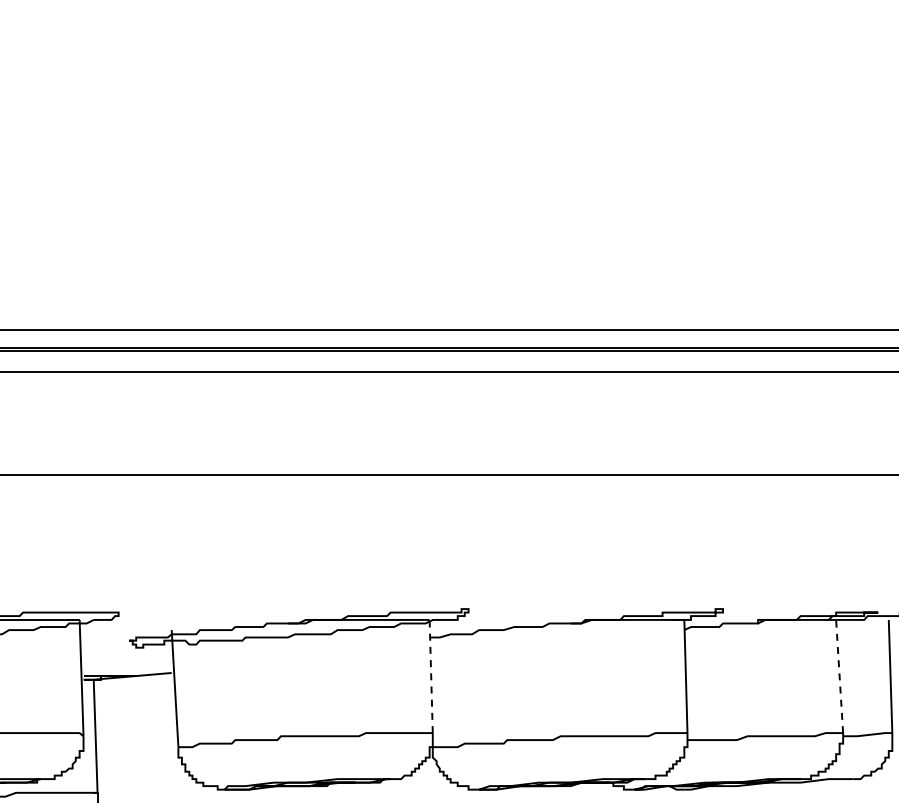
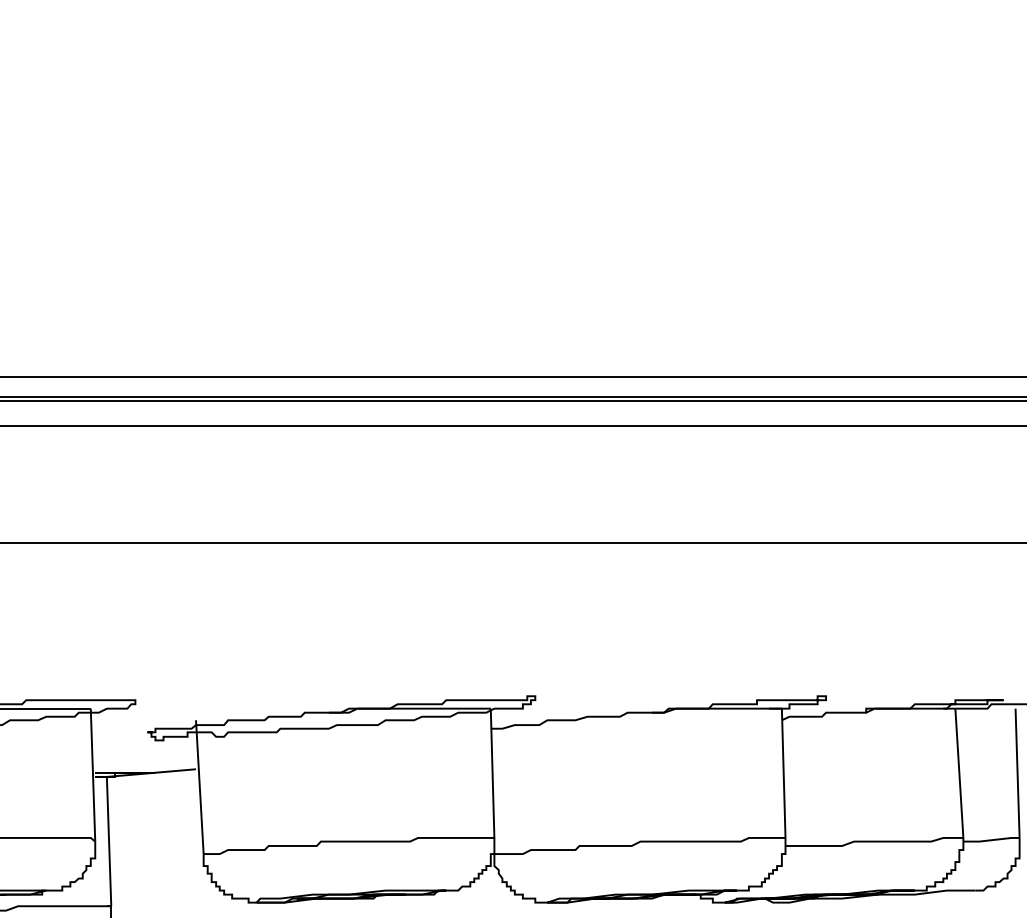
line: (431, 676) -> (492, 773), dashed -> solid
line: (839, 676) -> (959, 773), dashed -> solid

